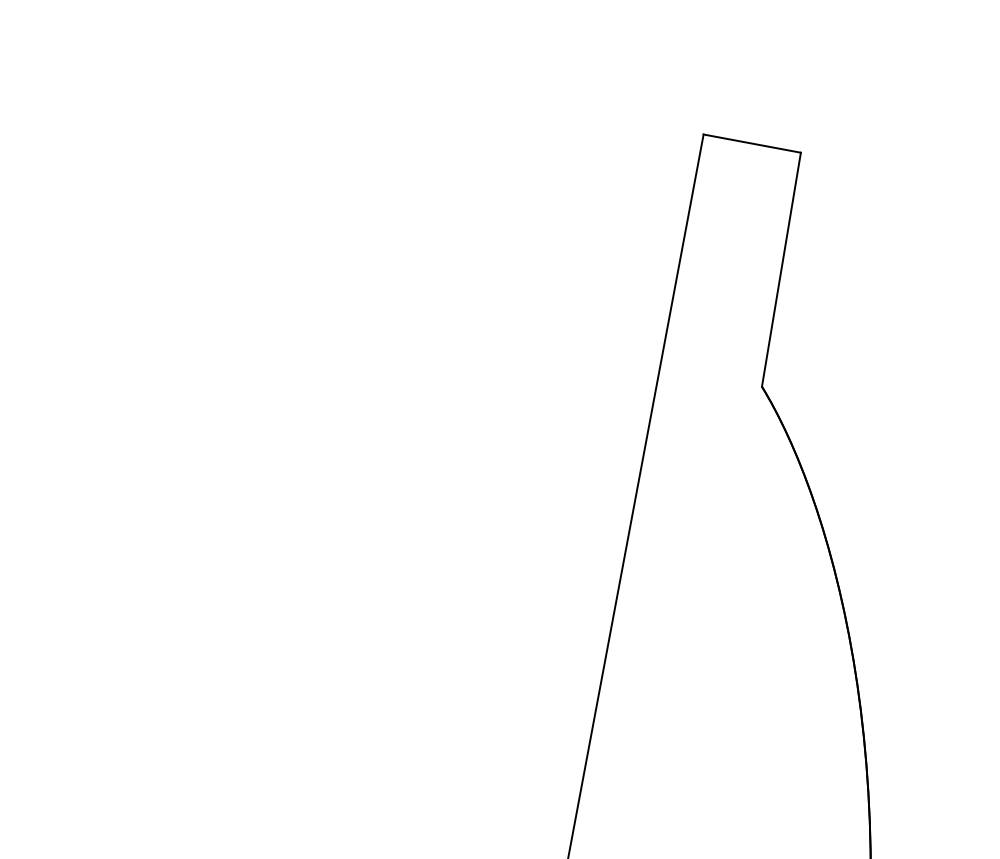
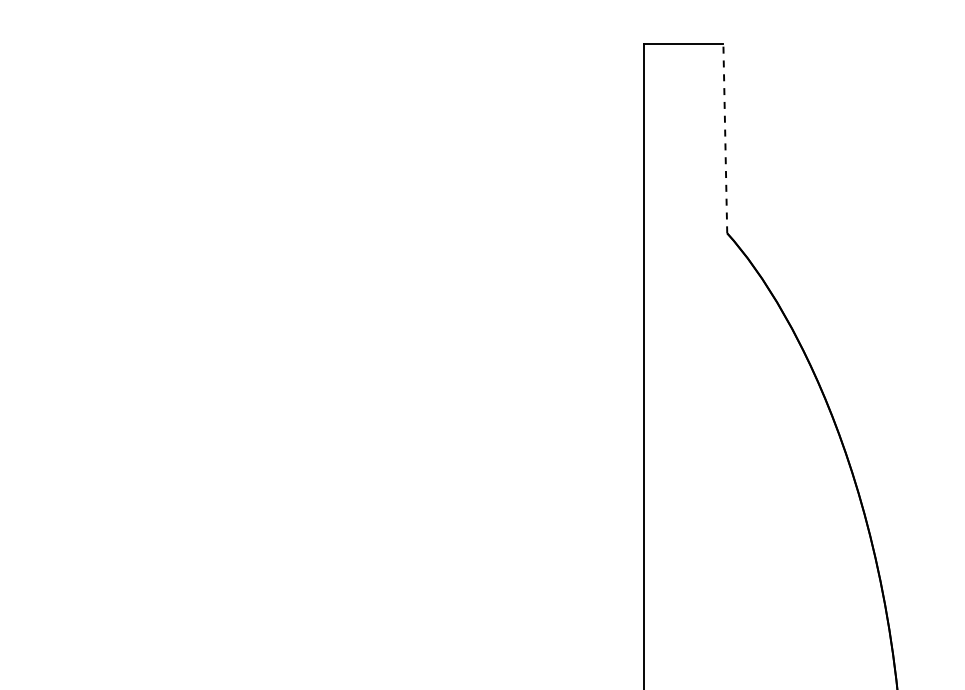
line: (781, 269) -> (725, 138), solid -> dashed

